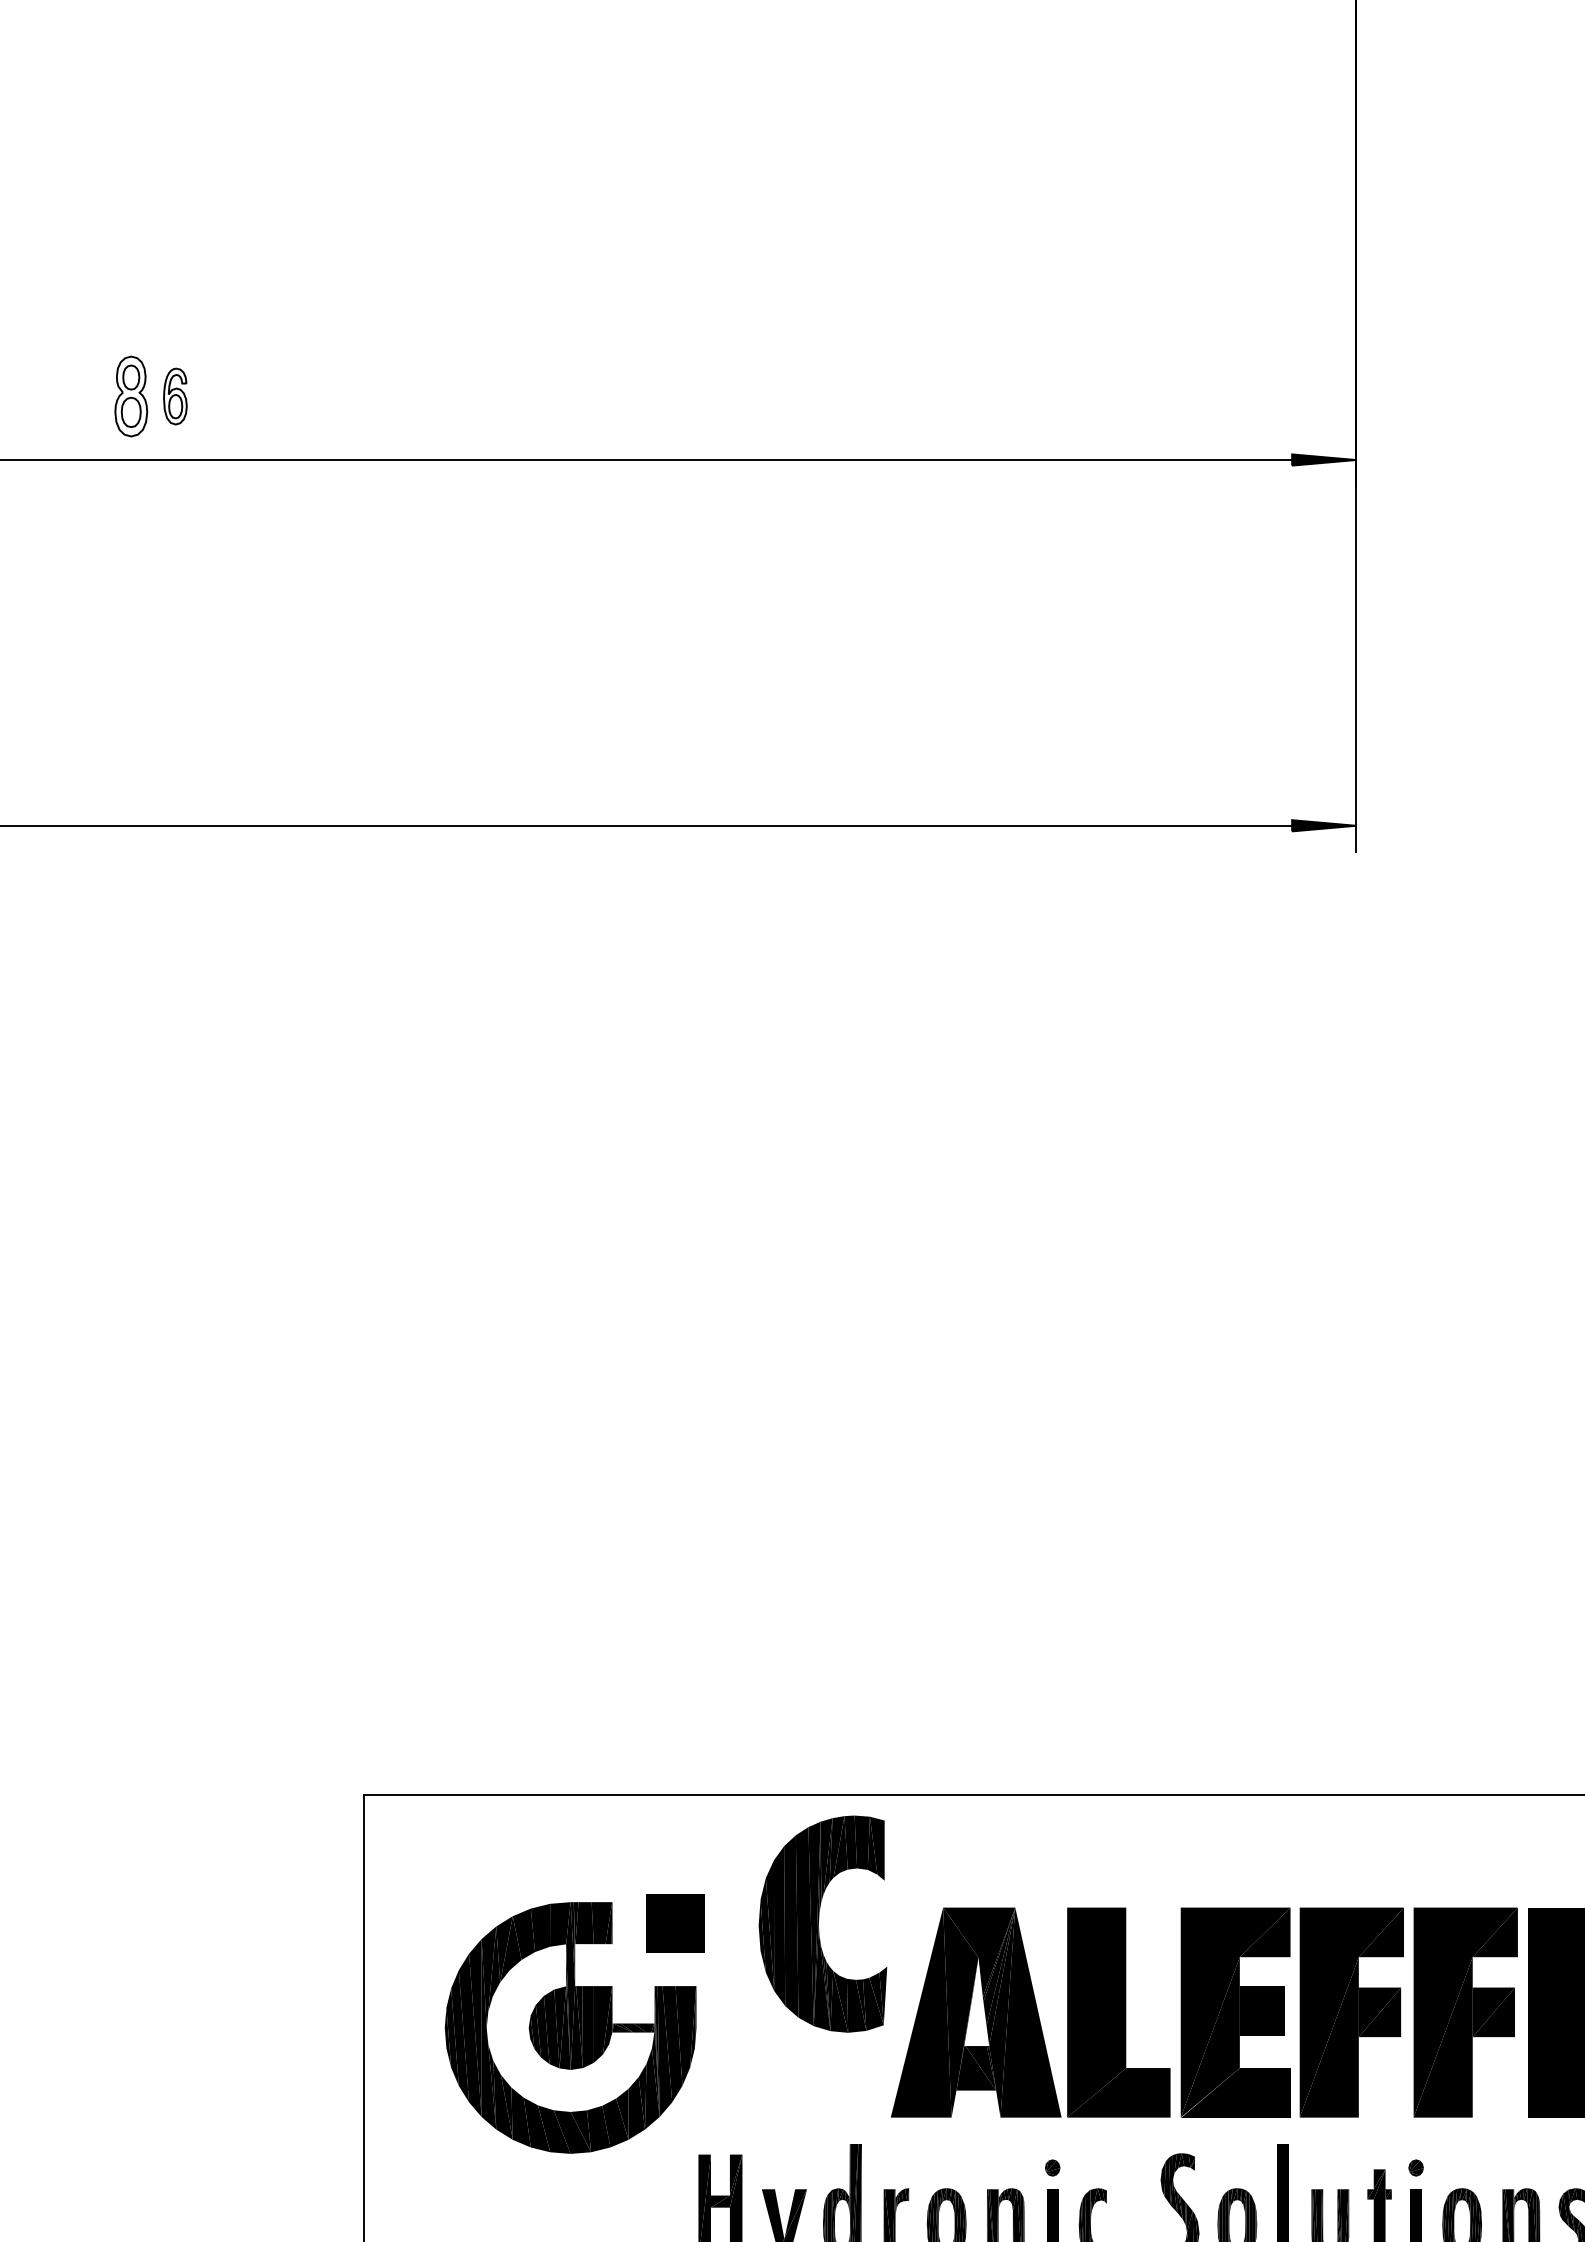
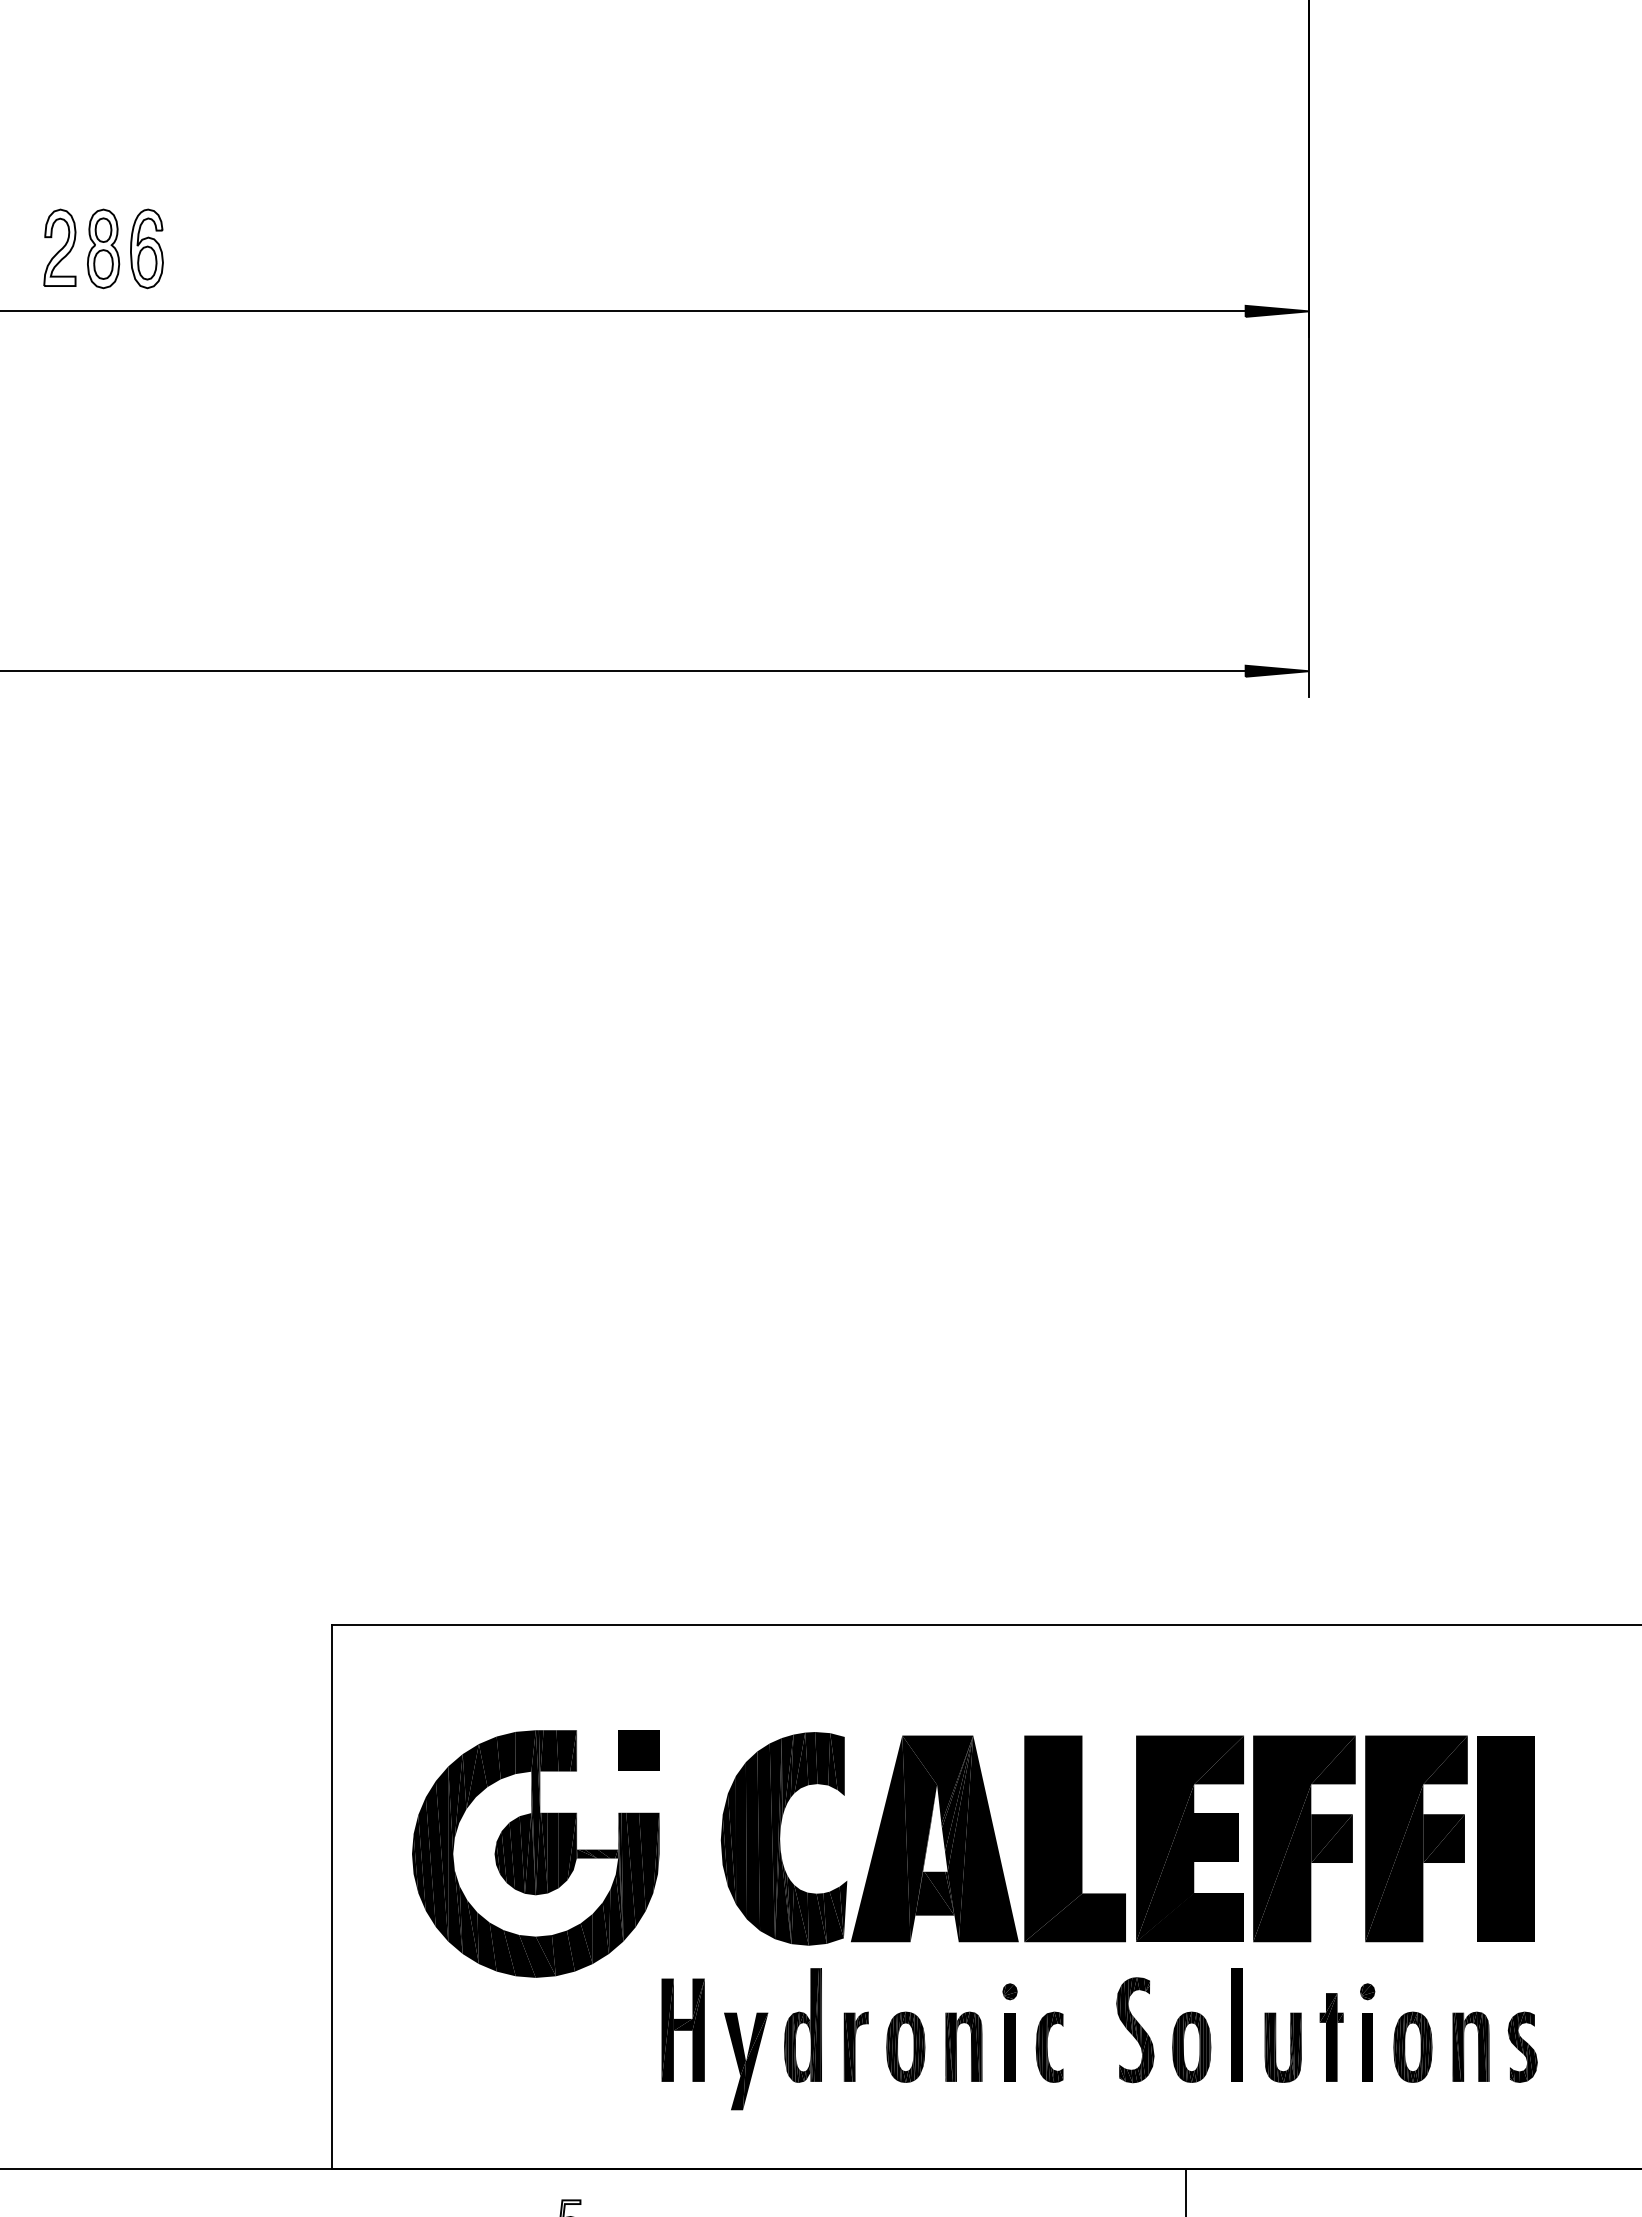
part: (86, 395) -> (59, 247), added
part: (174, 396) -> (146, 248), size x1.43
part: (675, 1922) -> (638, 1750), size x0.71
part: (822, 1923) -> (783, 1838), moved

